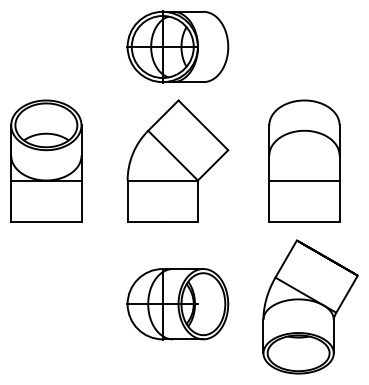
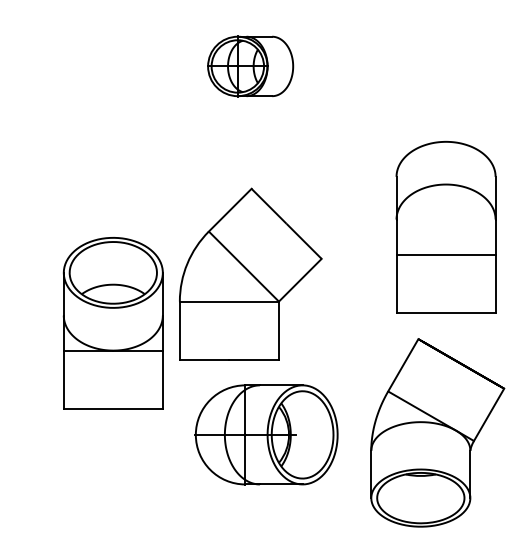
part: (177, 47) -> (250, 66), size x0.6
part: (177, 160) -> (250, 273), moved
part: (45, 161) -> (112, 323), moved
part: (304, 161) -> (445, 227), moved
part: (177, 303) -> (266, 434), moved

